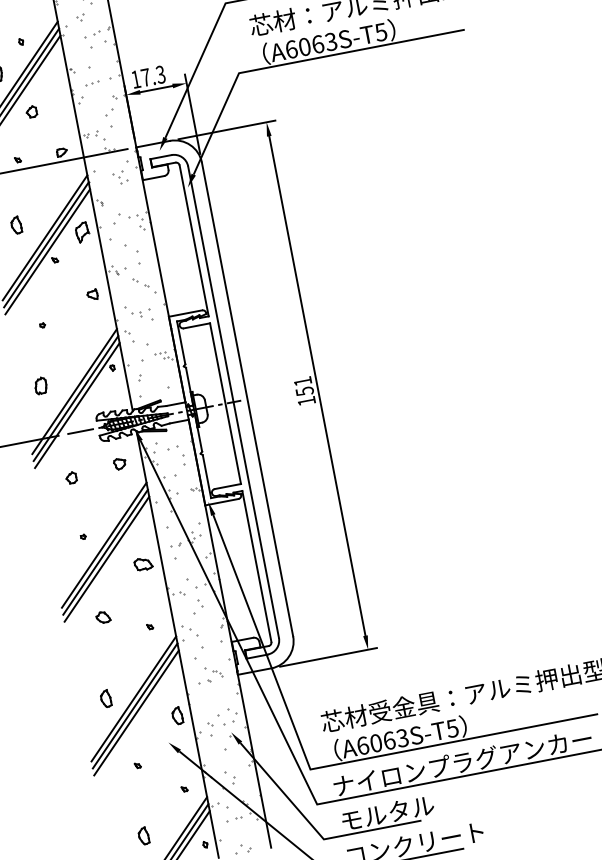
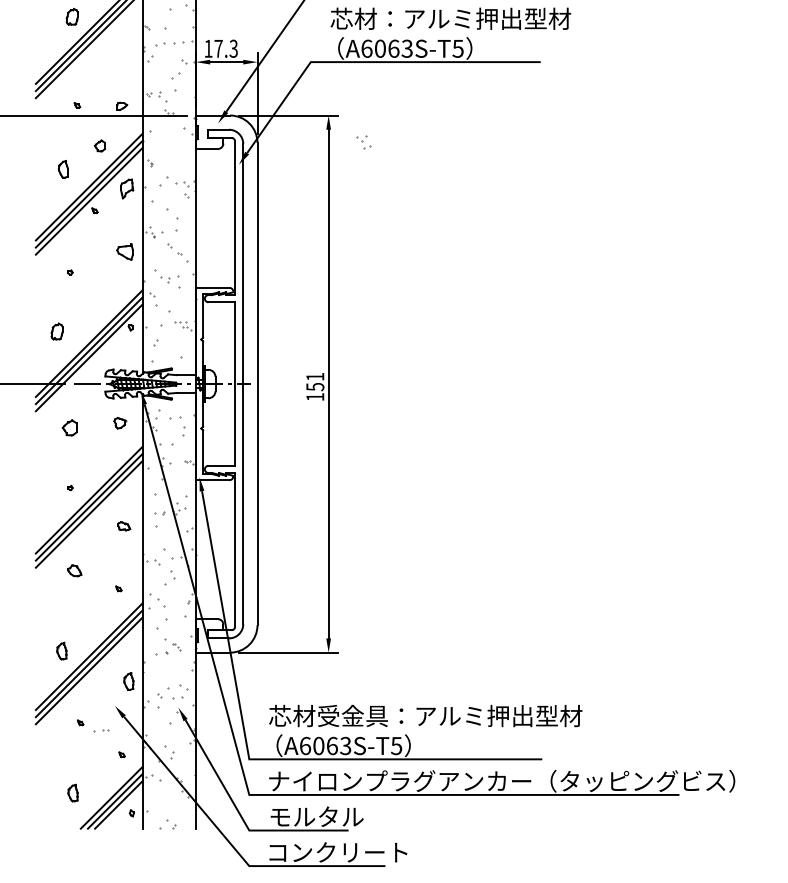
part: (91, 83) -> (164, 44), size x1.4
part: (31, 111) -> (99, 145), moved
part: (120, 177) -> (363, 142), moved
part: (92, 295) -> (124, 252), size x1.6
part: (71, 477) -> (69, 427), size x1.4
part: (142, 564) -> (123, 526), size x0.7
part: (234, 818) -> (101, 730), moved

